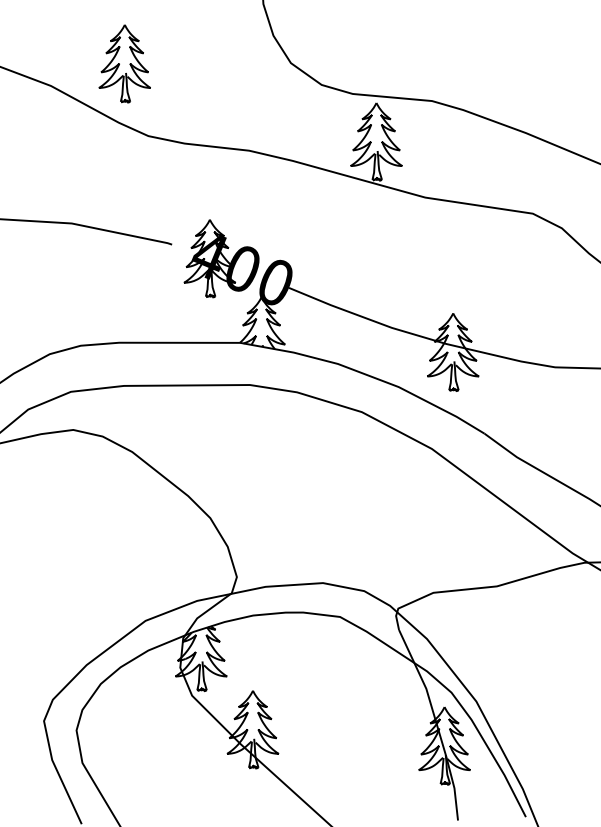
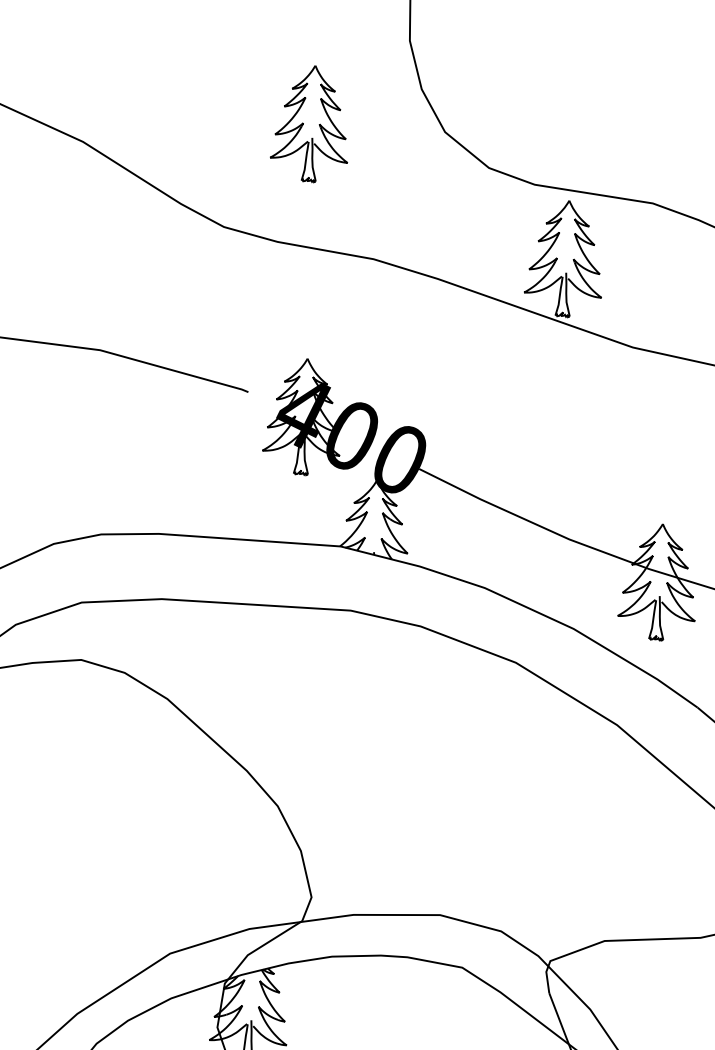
part: (124, 63) -> (310, 123), moved

